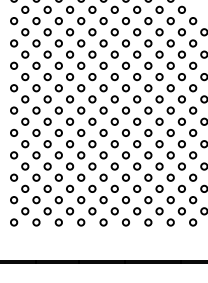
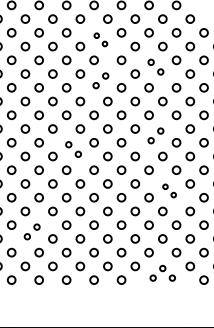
part: (108, 26) -> (100, 39), size x0.6
part: (153, 48) -> (155, 66), size x0.7
part: (108, 59) -> (100, 80), size x0.7
part: (153, 104) -> (155, 135), size x0.7
part: (86, 115) -> (73, 148), size x0.7
part: (164, 149) -> (168, 190), size x0.6
part: (52, 182) -> (31, 231), size x0.7
part: (159, 216) -> (162, 272), size x0.7

